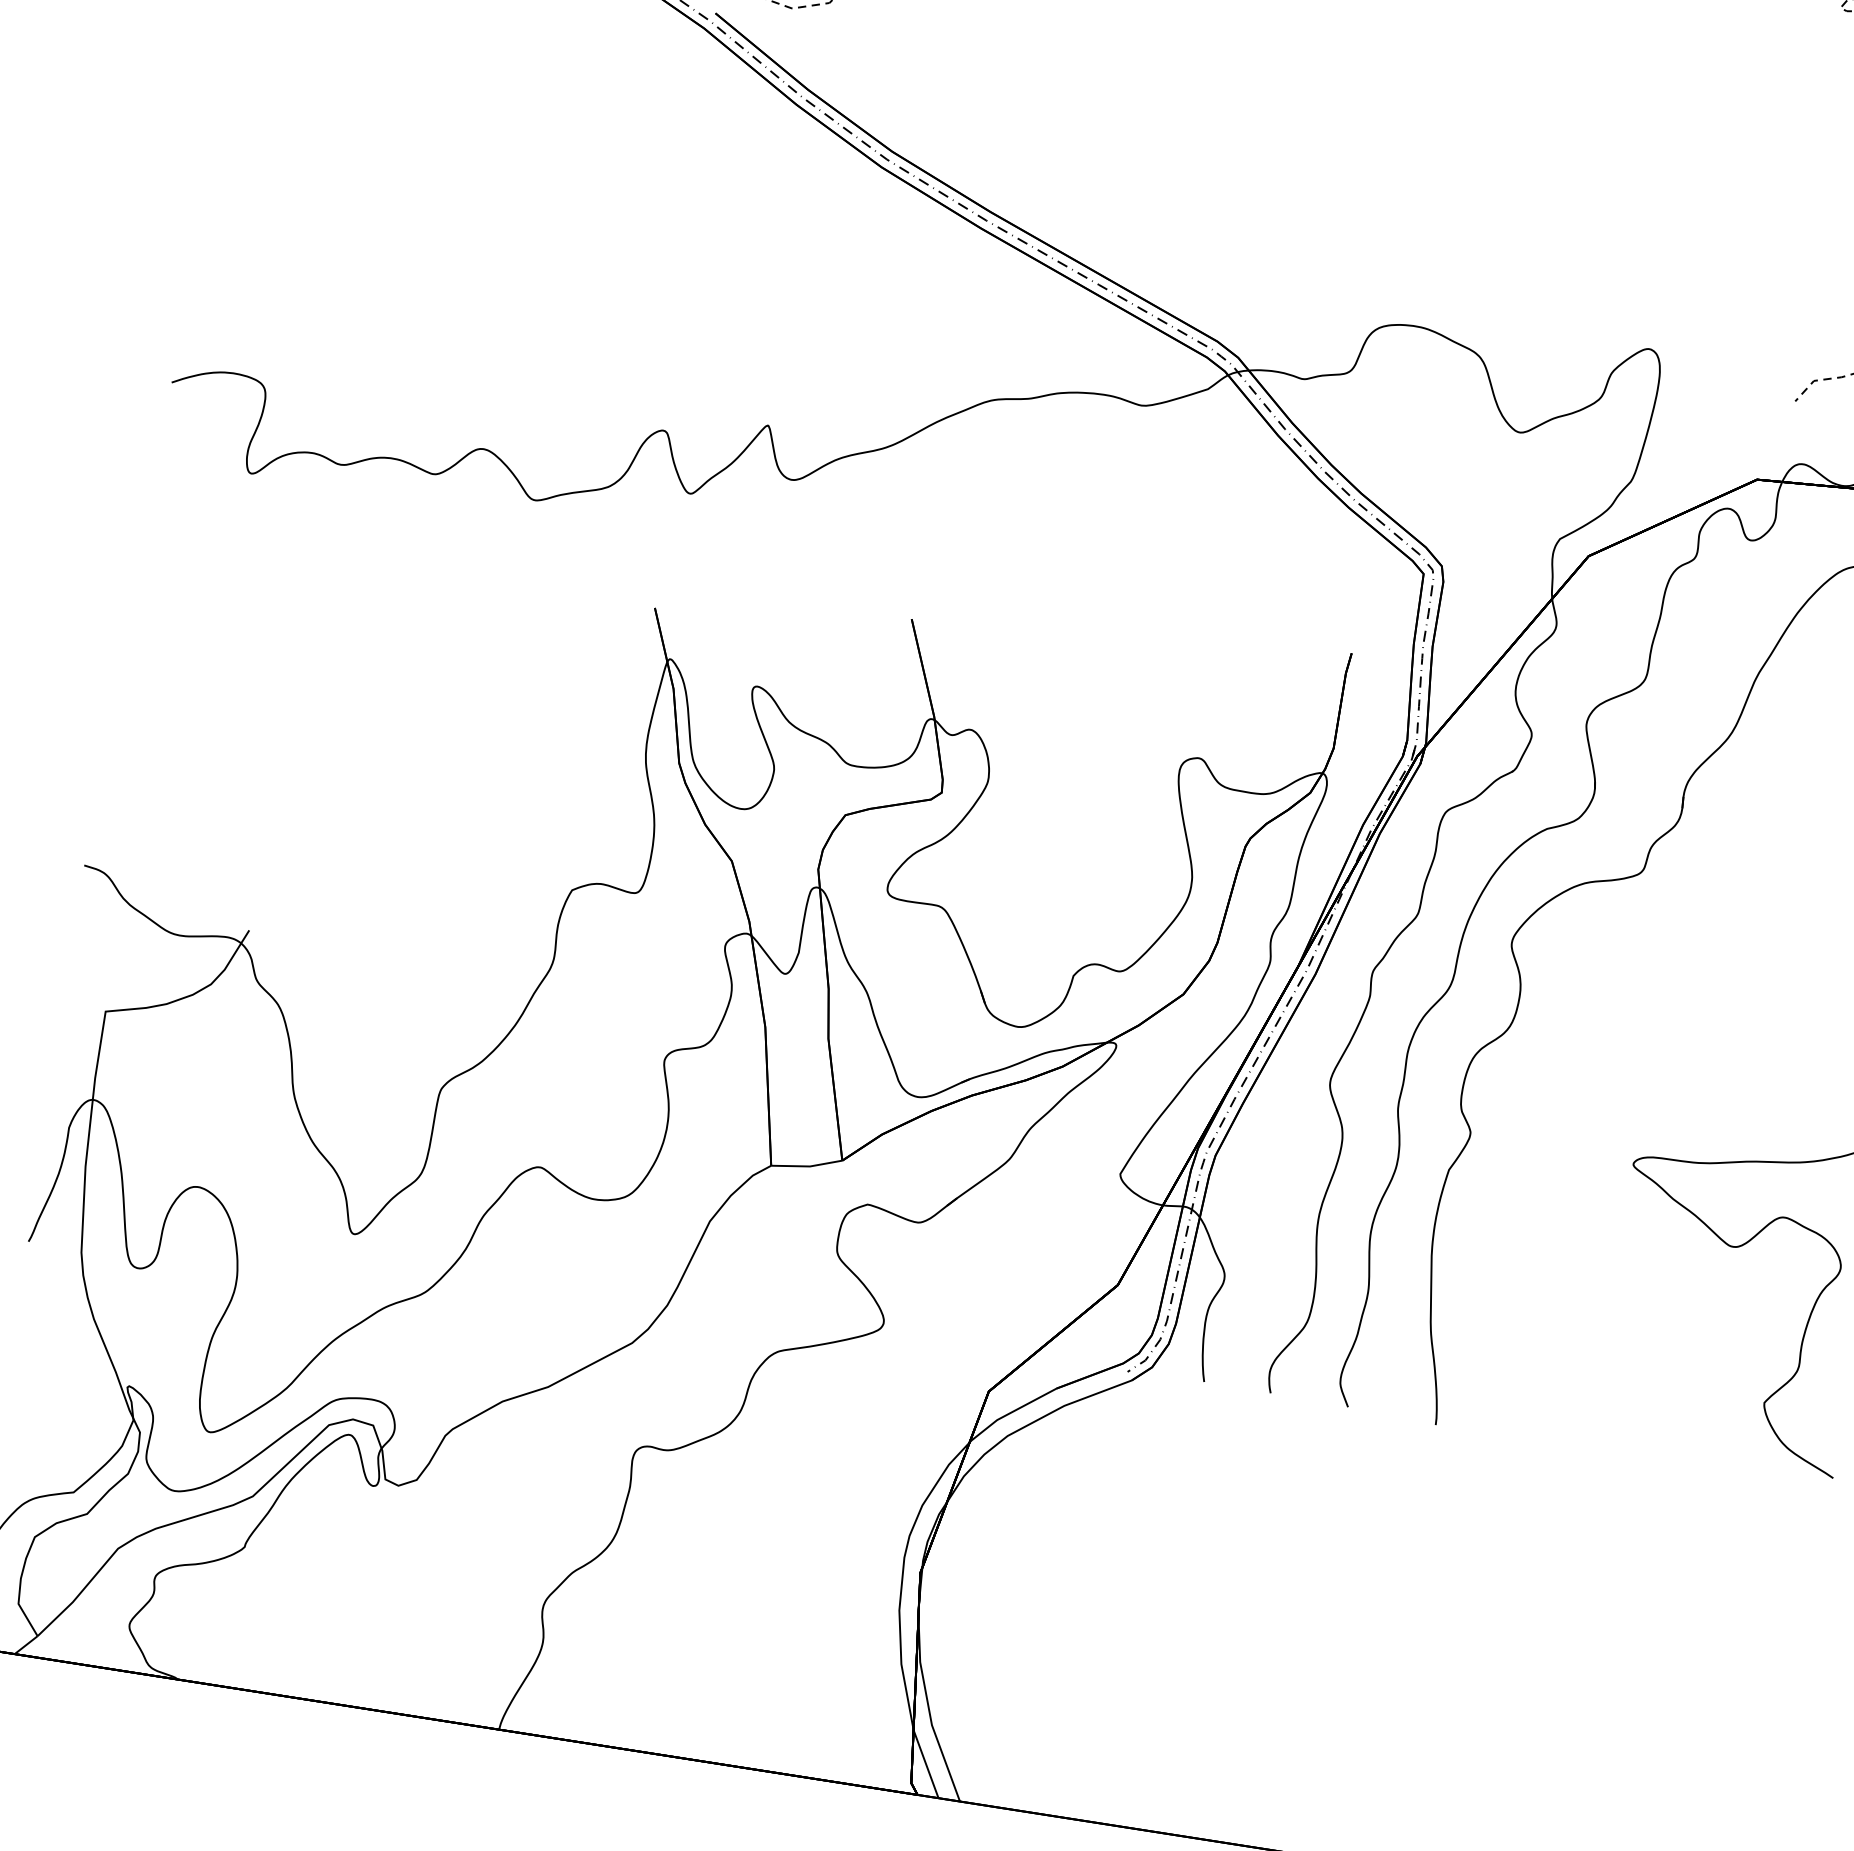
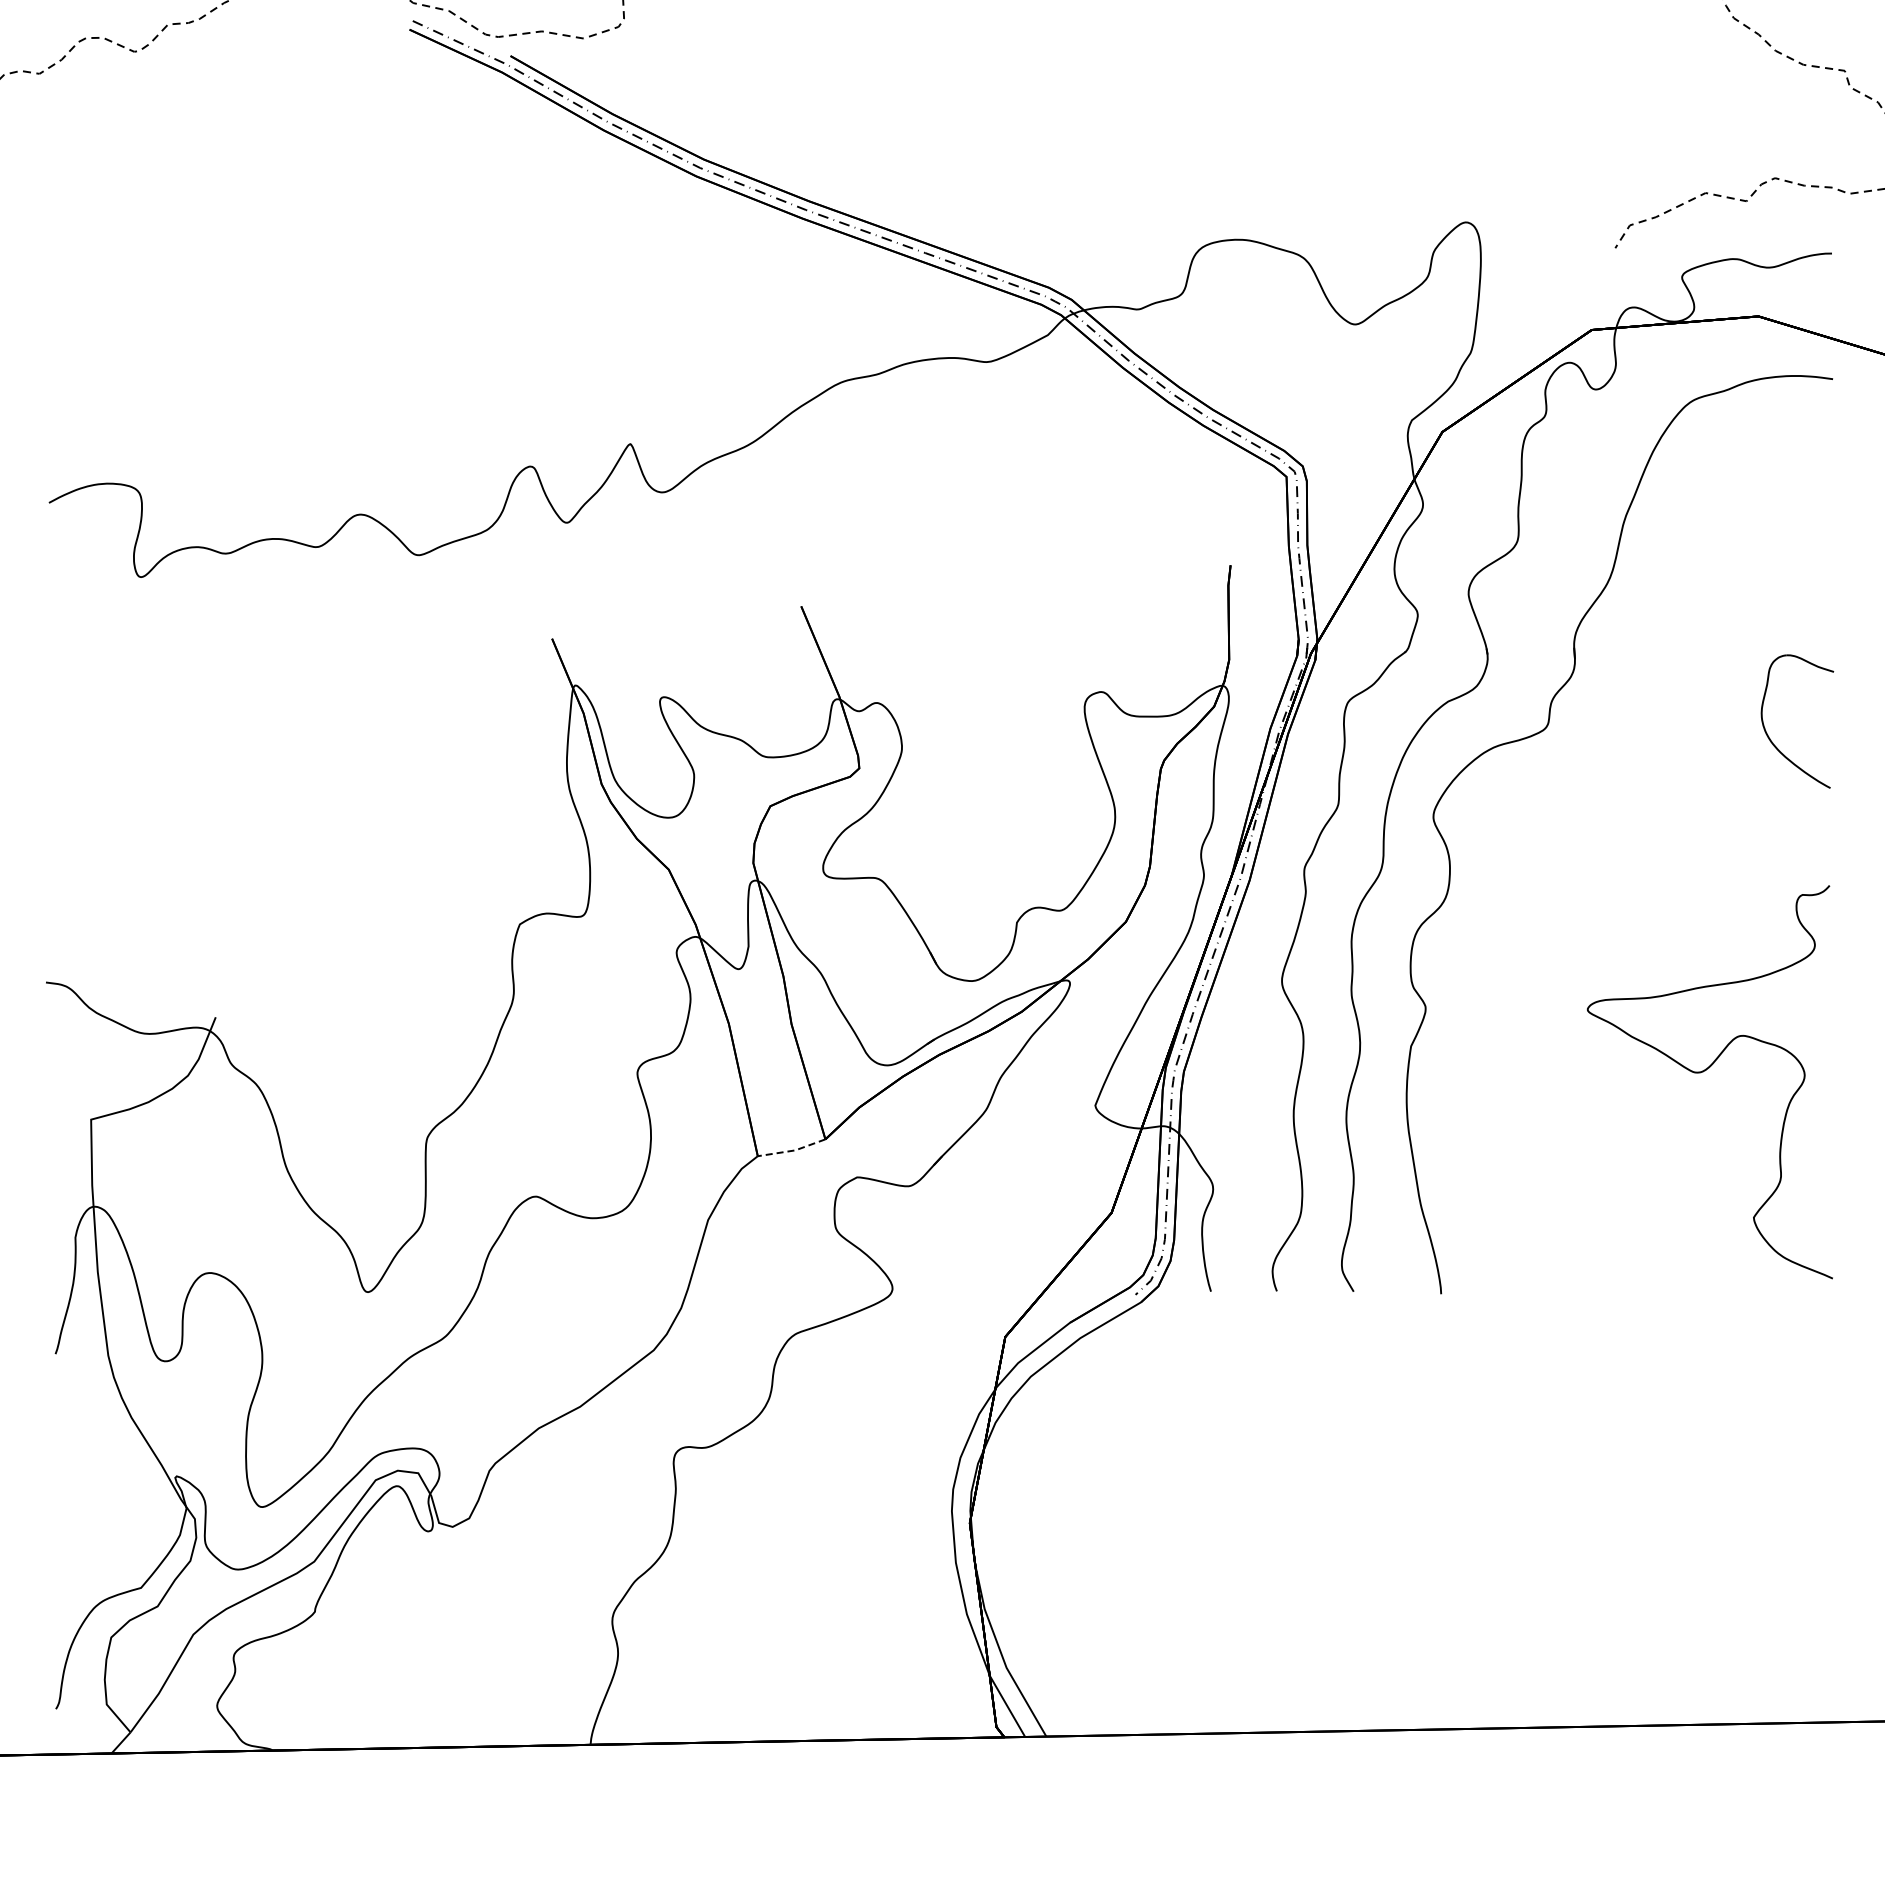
line: (807, 1166) -> (792, 1150), solid -> dashed

